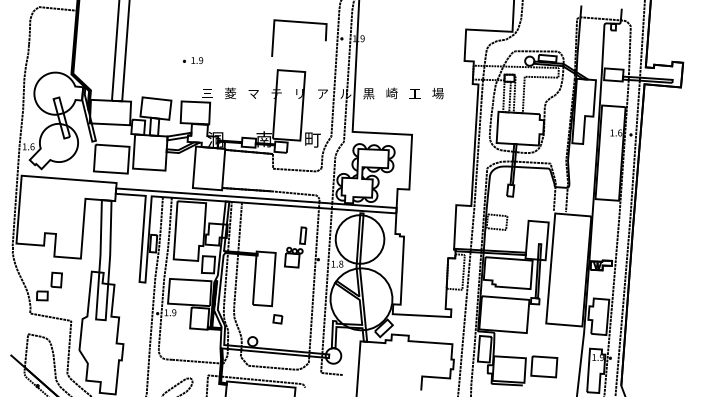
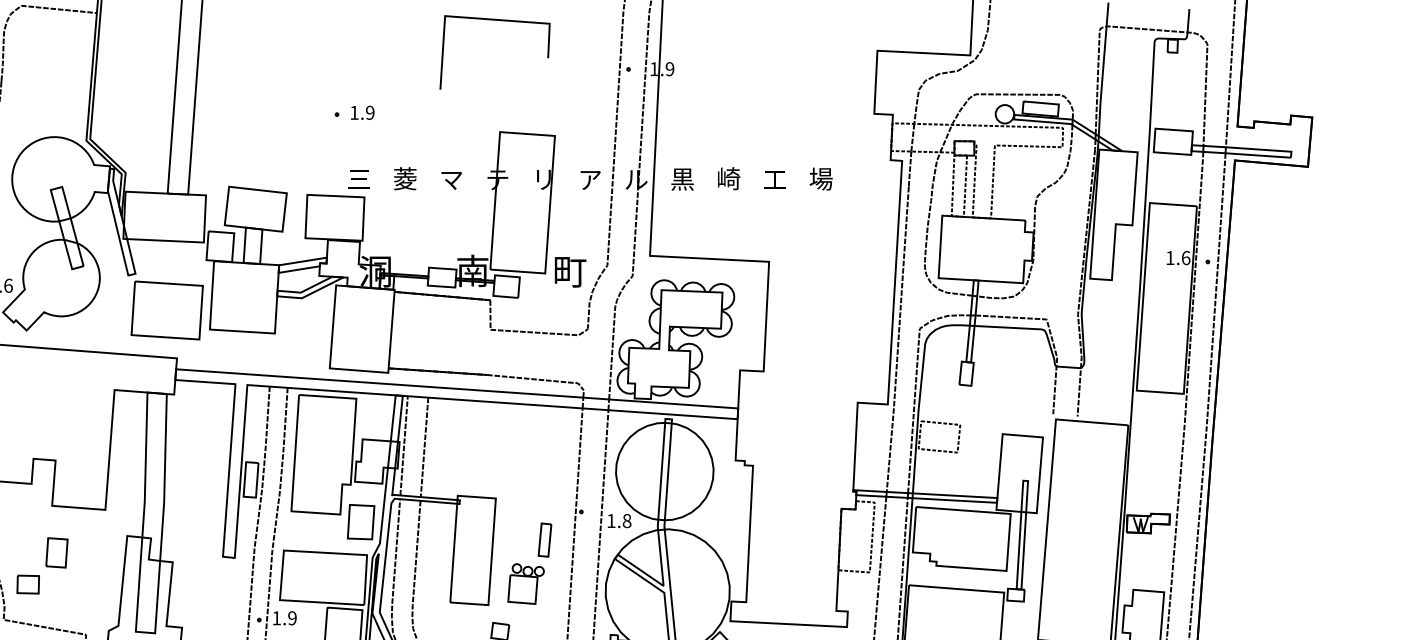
line: (301, 23) -> (499, 22), moved
part: (192, 60) -> (353, 112), moved
part: (295, 247) -> (529, 563), moved

